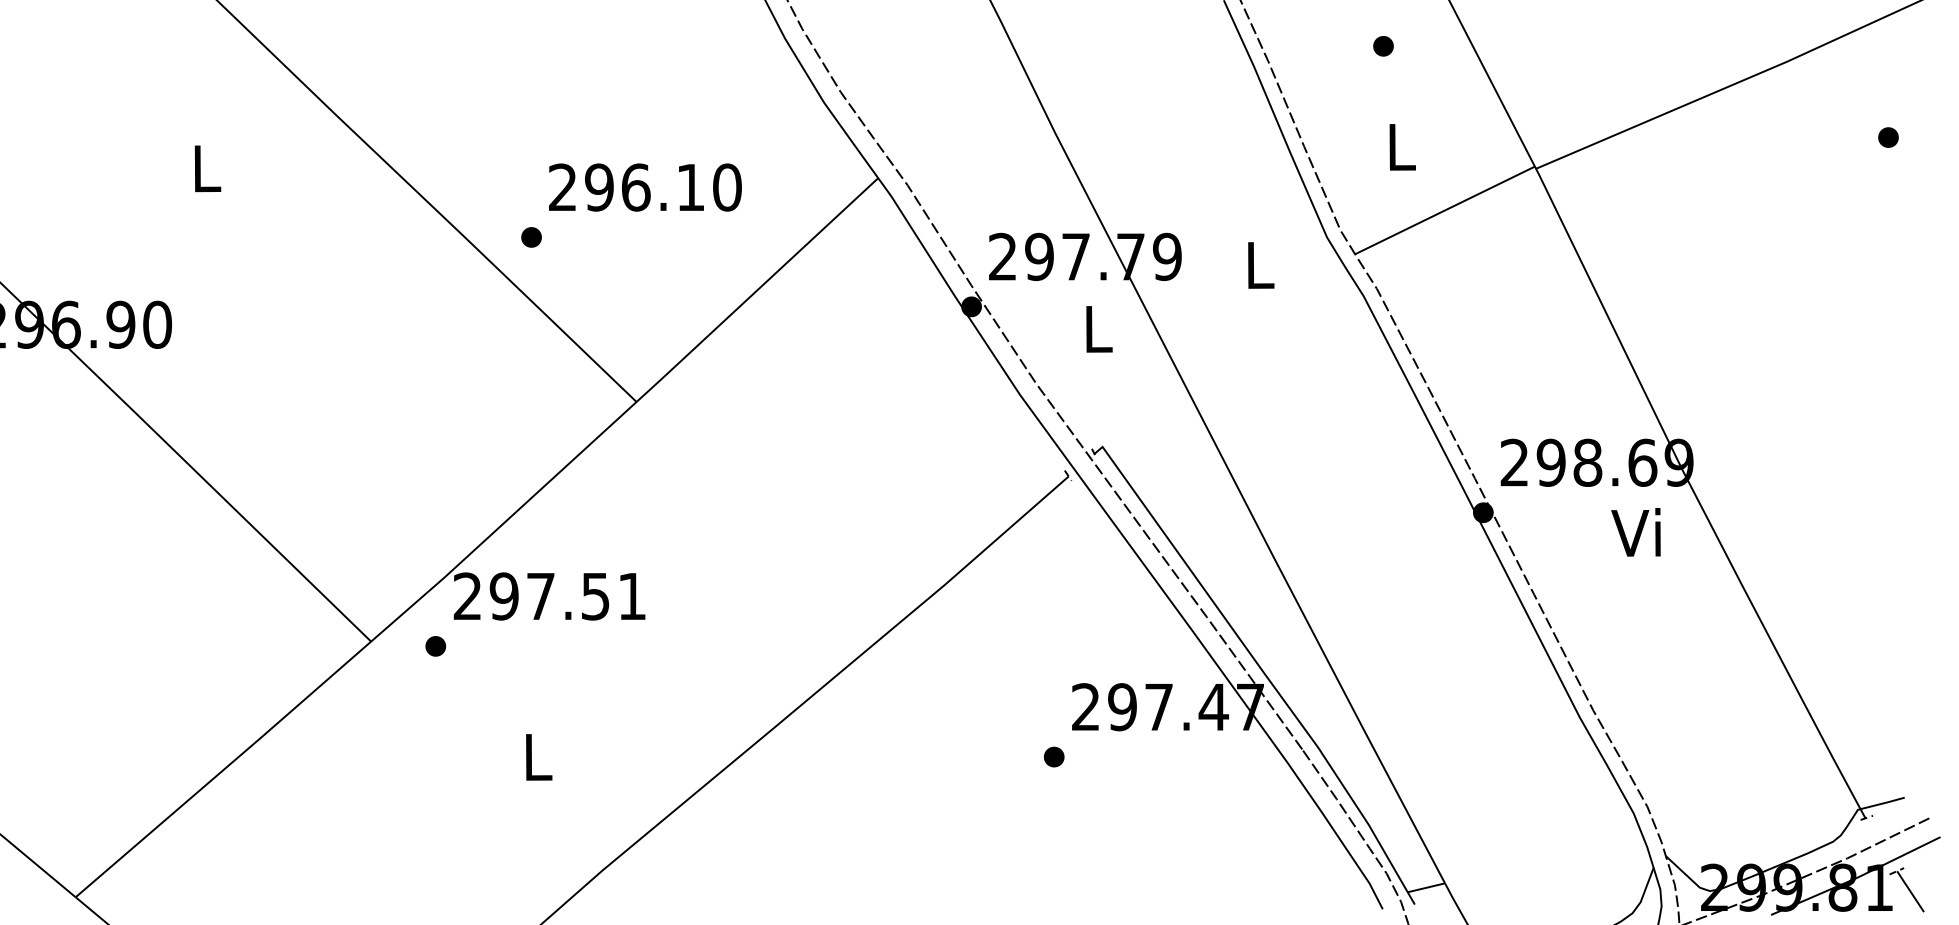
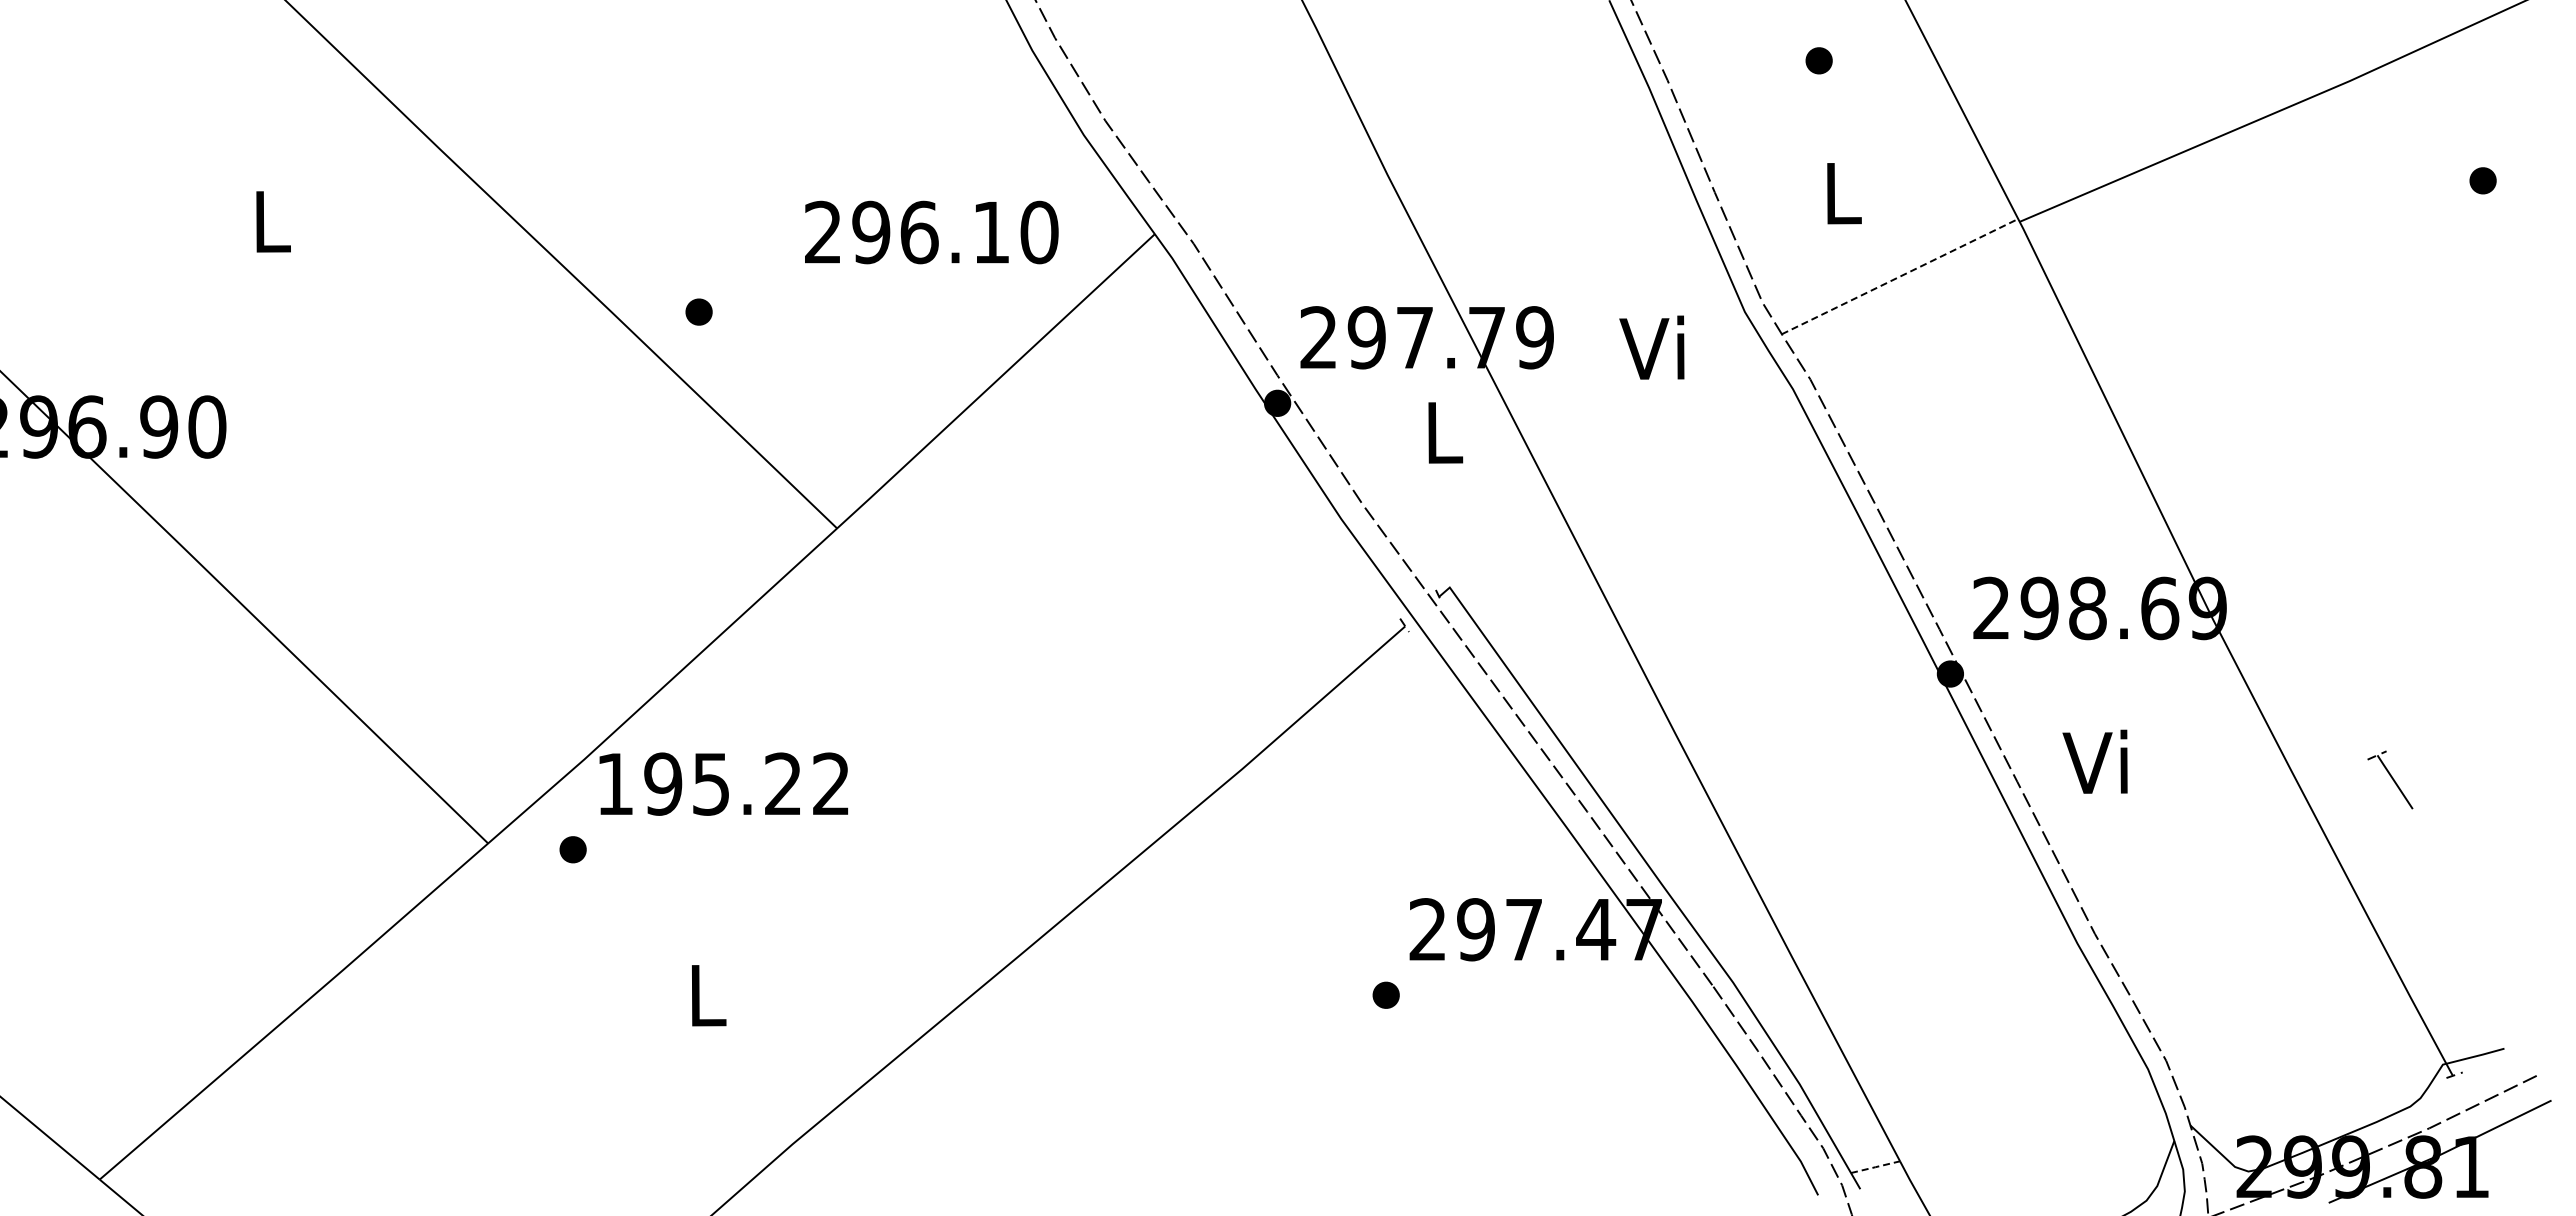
text: (645, 187) -> (931, 232), moved
line: (1445, 210) -> (1900, 276), solid -> dashed
text: (1255, 264) -> (1651, 347), L -> Vi
text: (1635, 532) -> (2094, 761), moved
text: (549, 595) -> (722, 783), 297.51 -> 195.22
line: (1426, 888) -> (1875, 1167), solid -> dashed
part: (1907, 889) -> (2390, 779), moved

